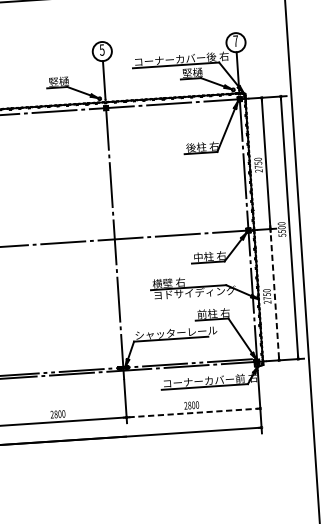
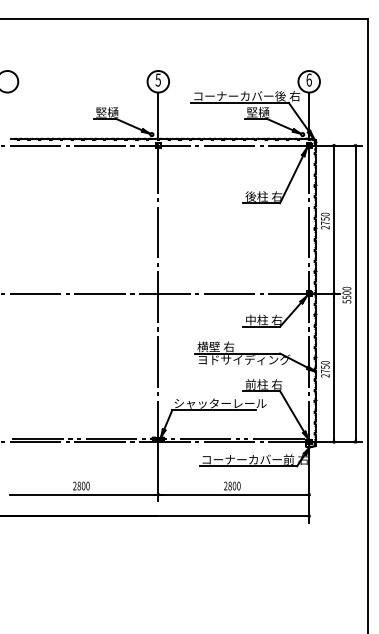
text: (235, 40) -> (308, 79), 7 -> 6
line: (274, 294) -> (333, 367), dashed -> solid
line: (194, 412) -> (234, 494), dashed -> solid

